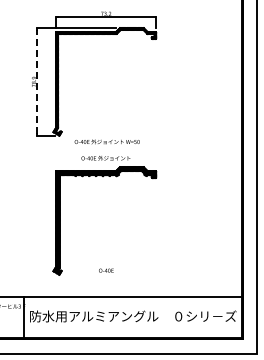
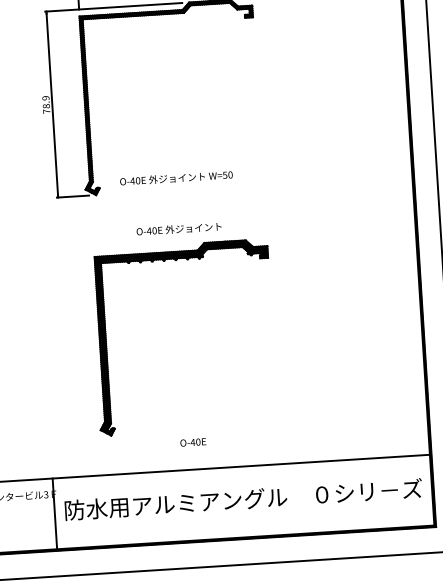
line: (37, 81) -> (52, 103), dashed -> solid
text: (106, 141) -> (175, 177), moved
text: (106, 270) -> (193, 442), moved

